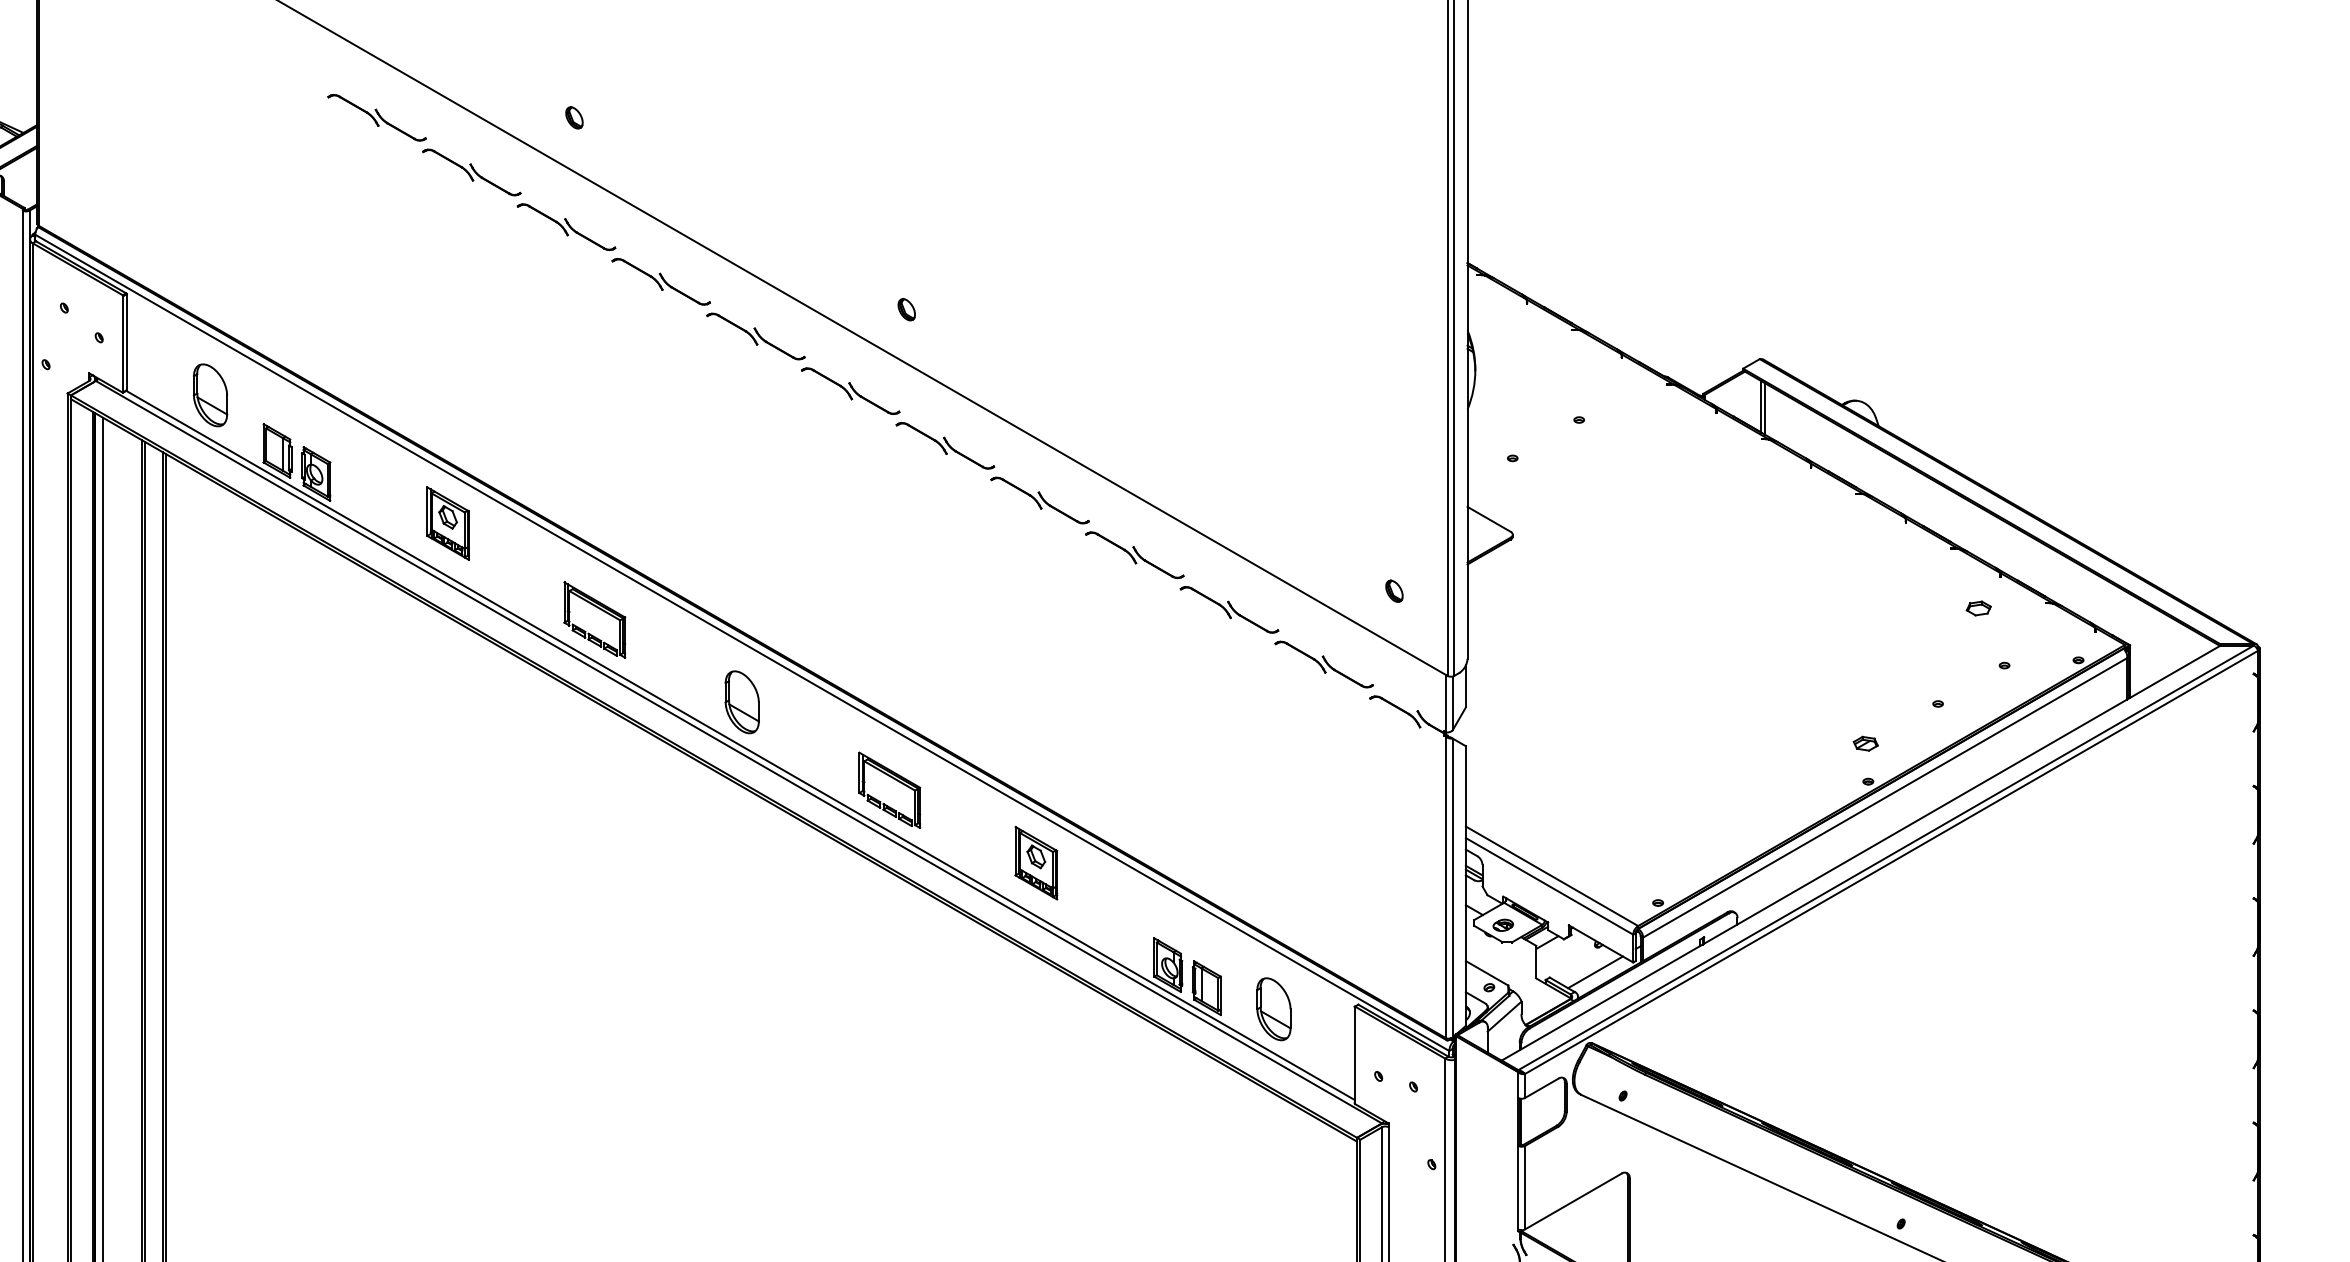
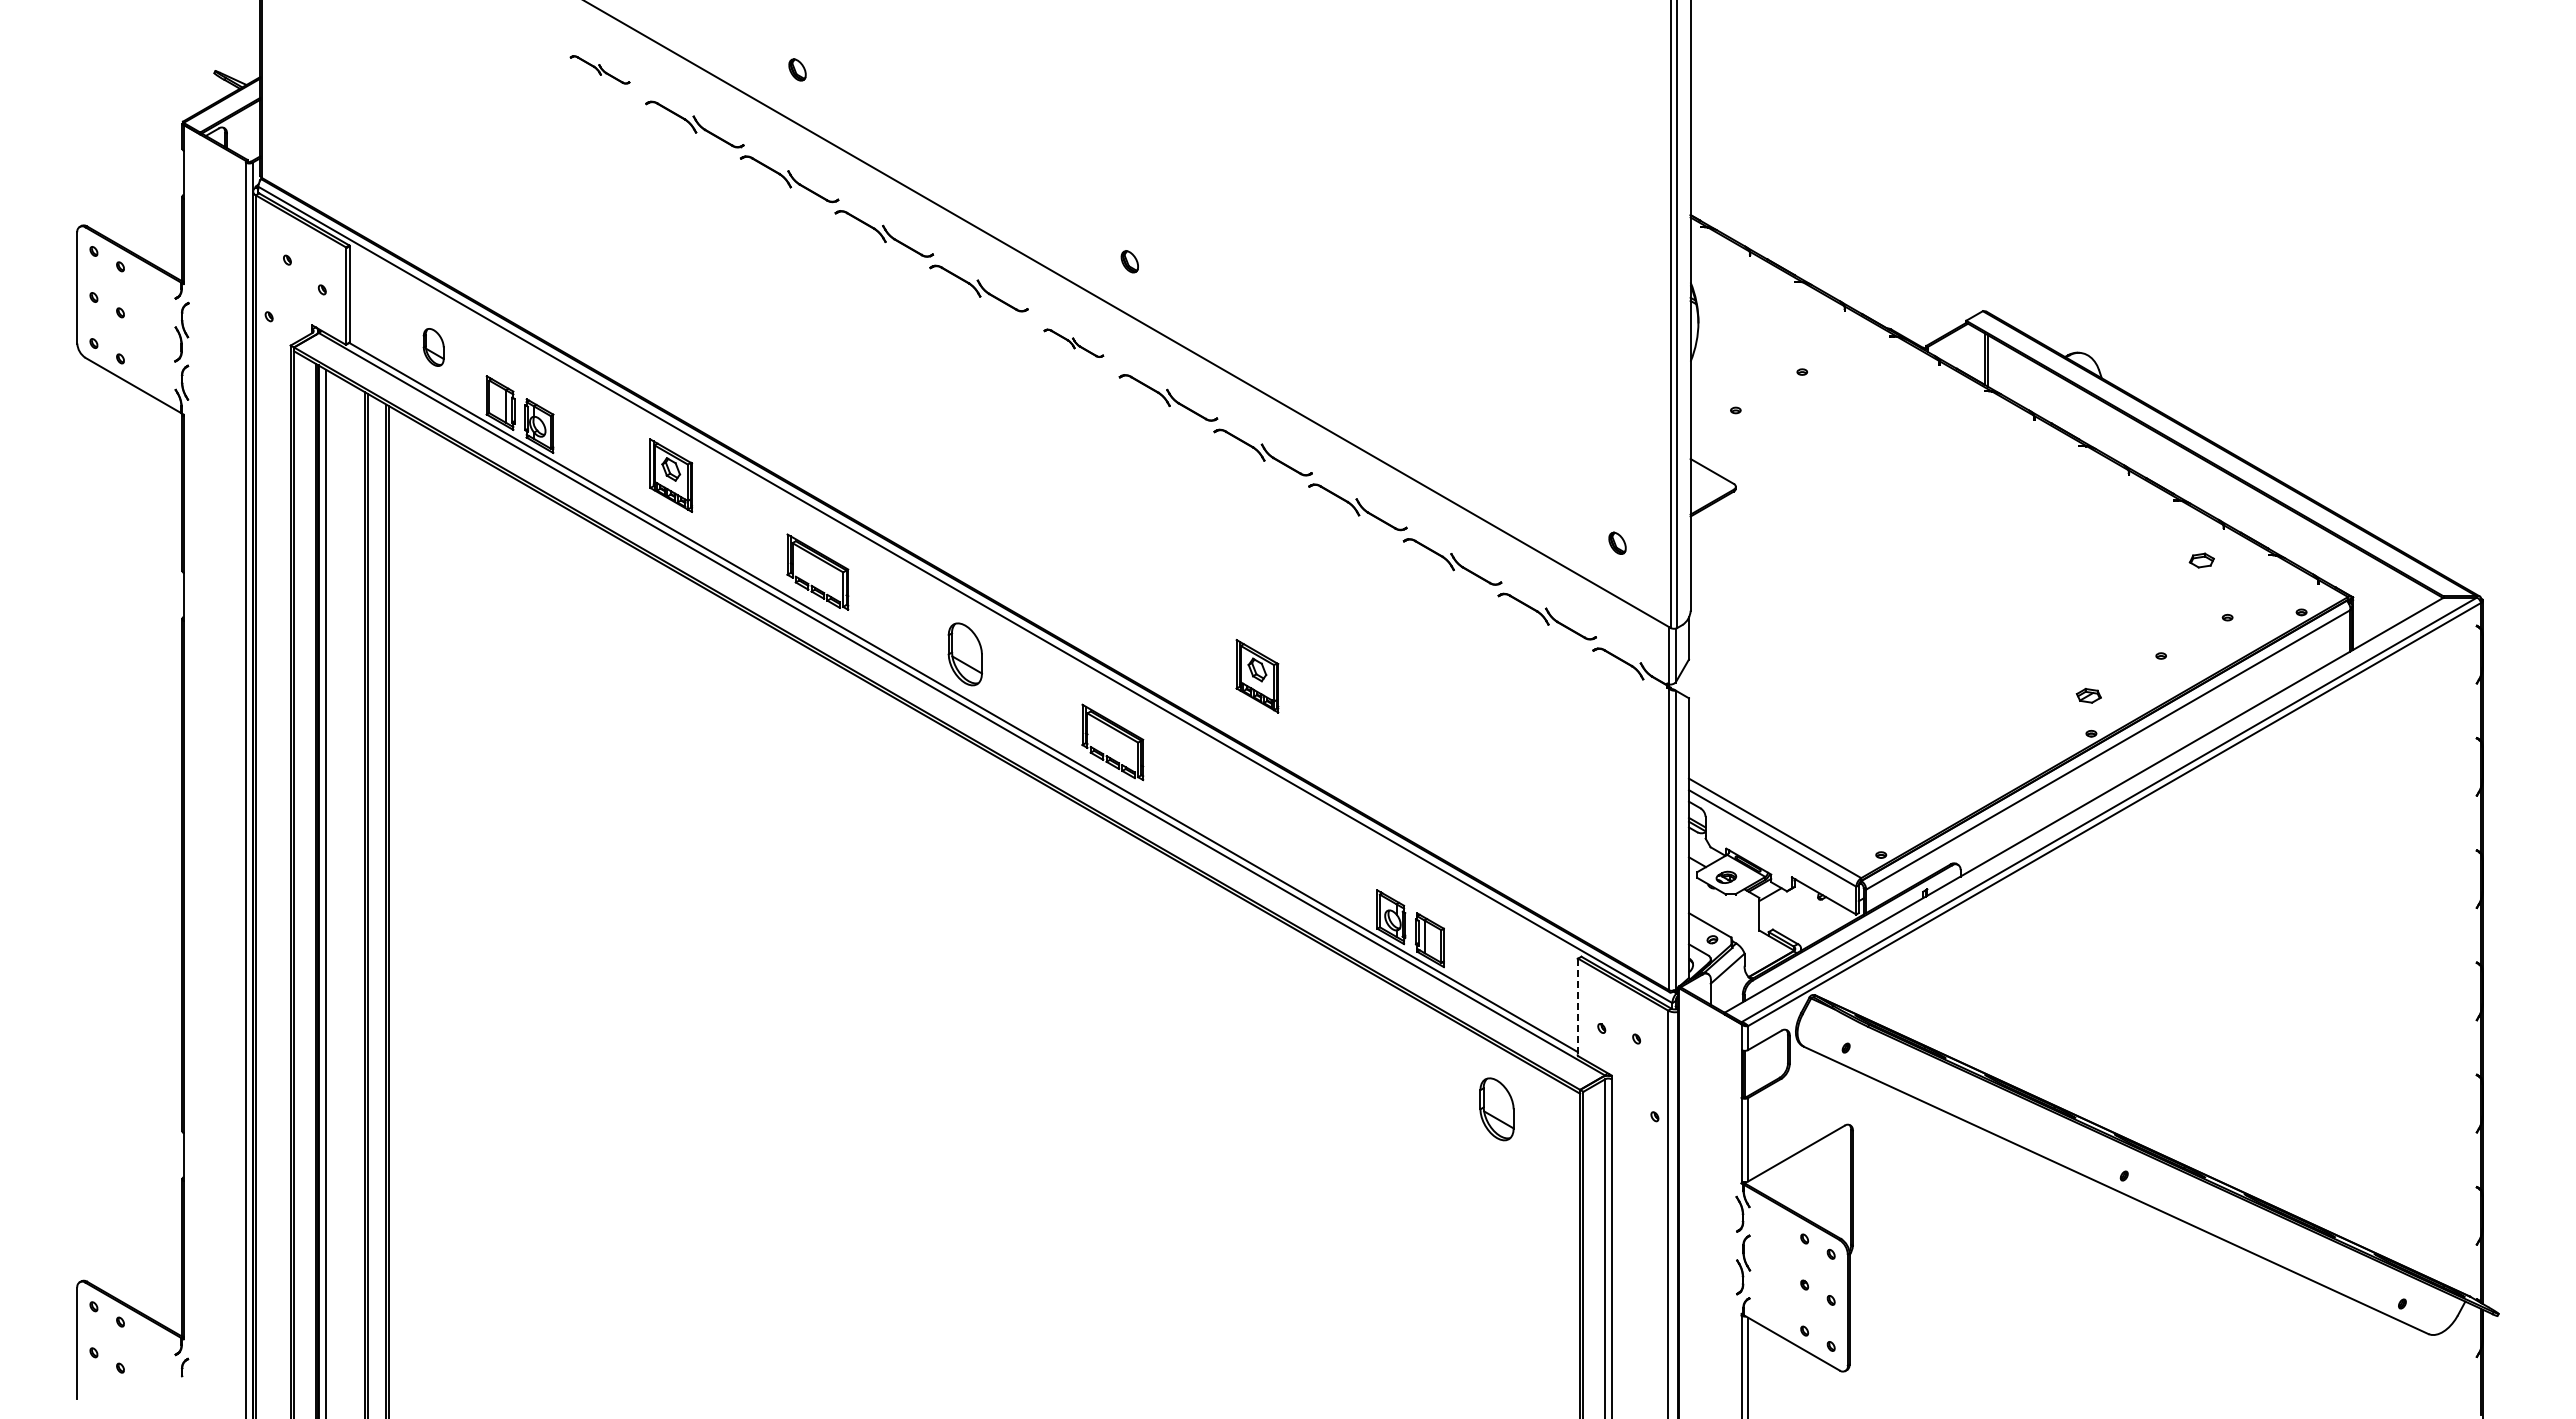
part: (376, 117) -> (599, 69), size x0.6
part: (850, 391) -> (1073, 343), size x0.6
part: (210, 395) -> (433, 347), size x0.6
part: (1036, 863) -> (1257, 676), moved
line: (1595, 972) -> (1818, 924), removed
part: (1273, 1009) -> (1496, 1109), moved
line: (1354, 1055) -> (1577, 1007), solid -> dashed

